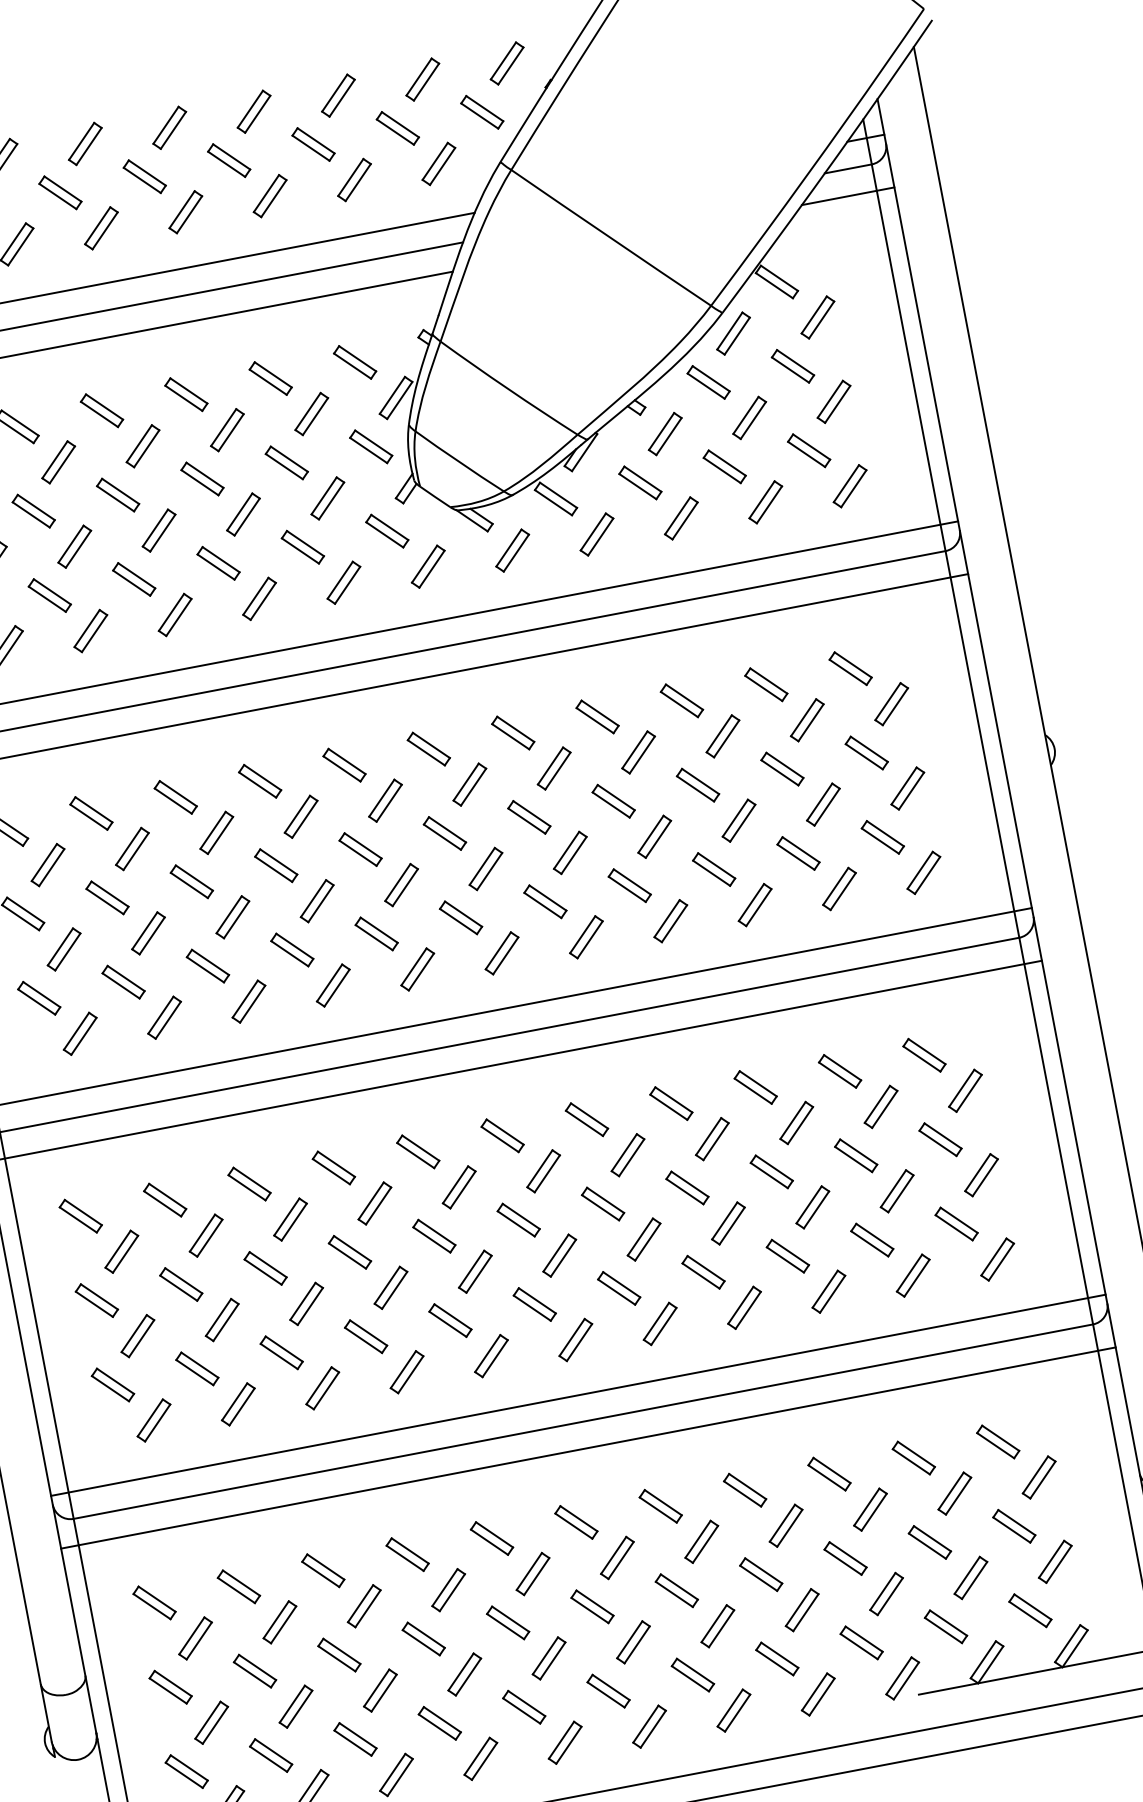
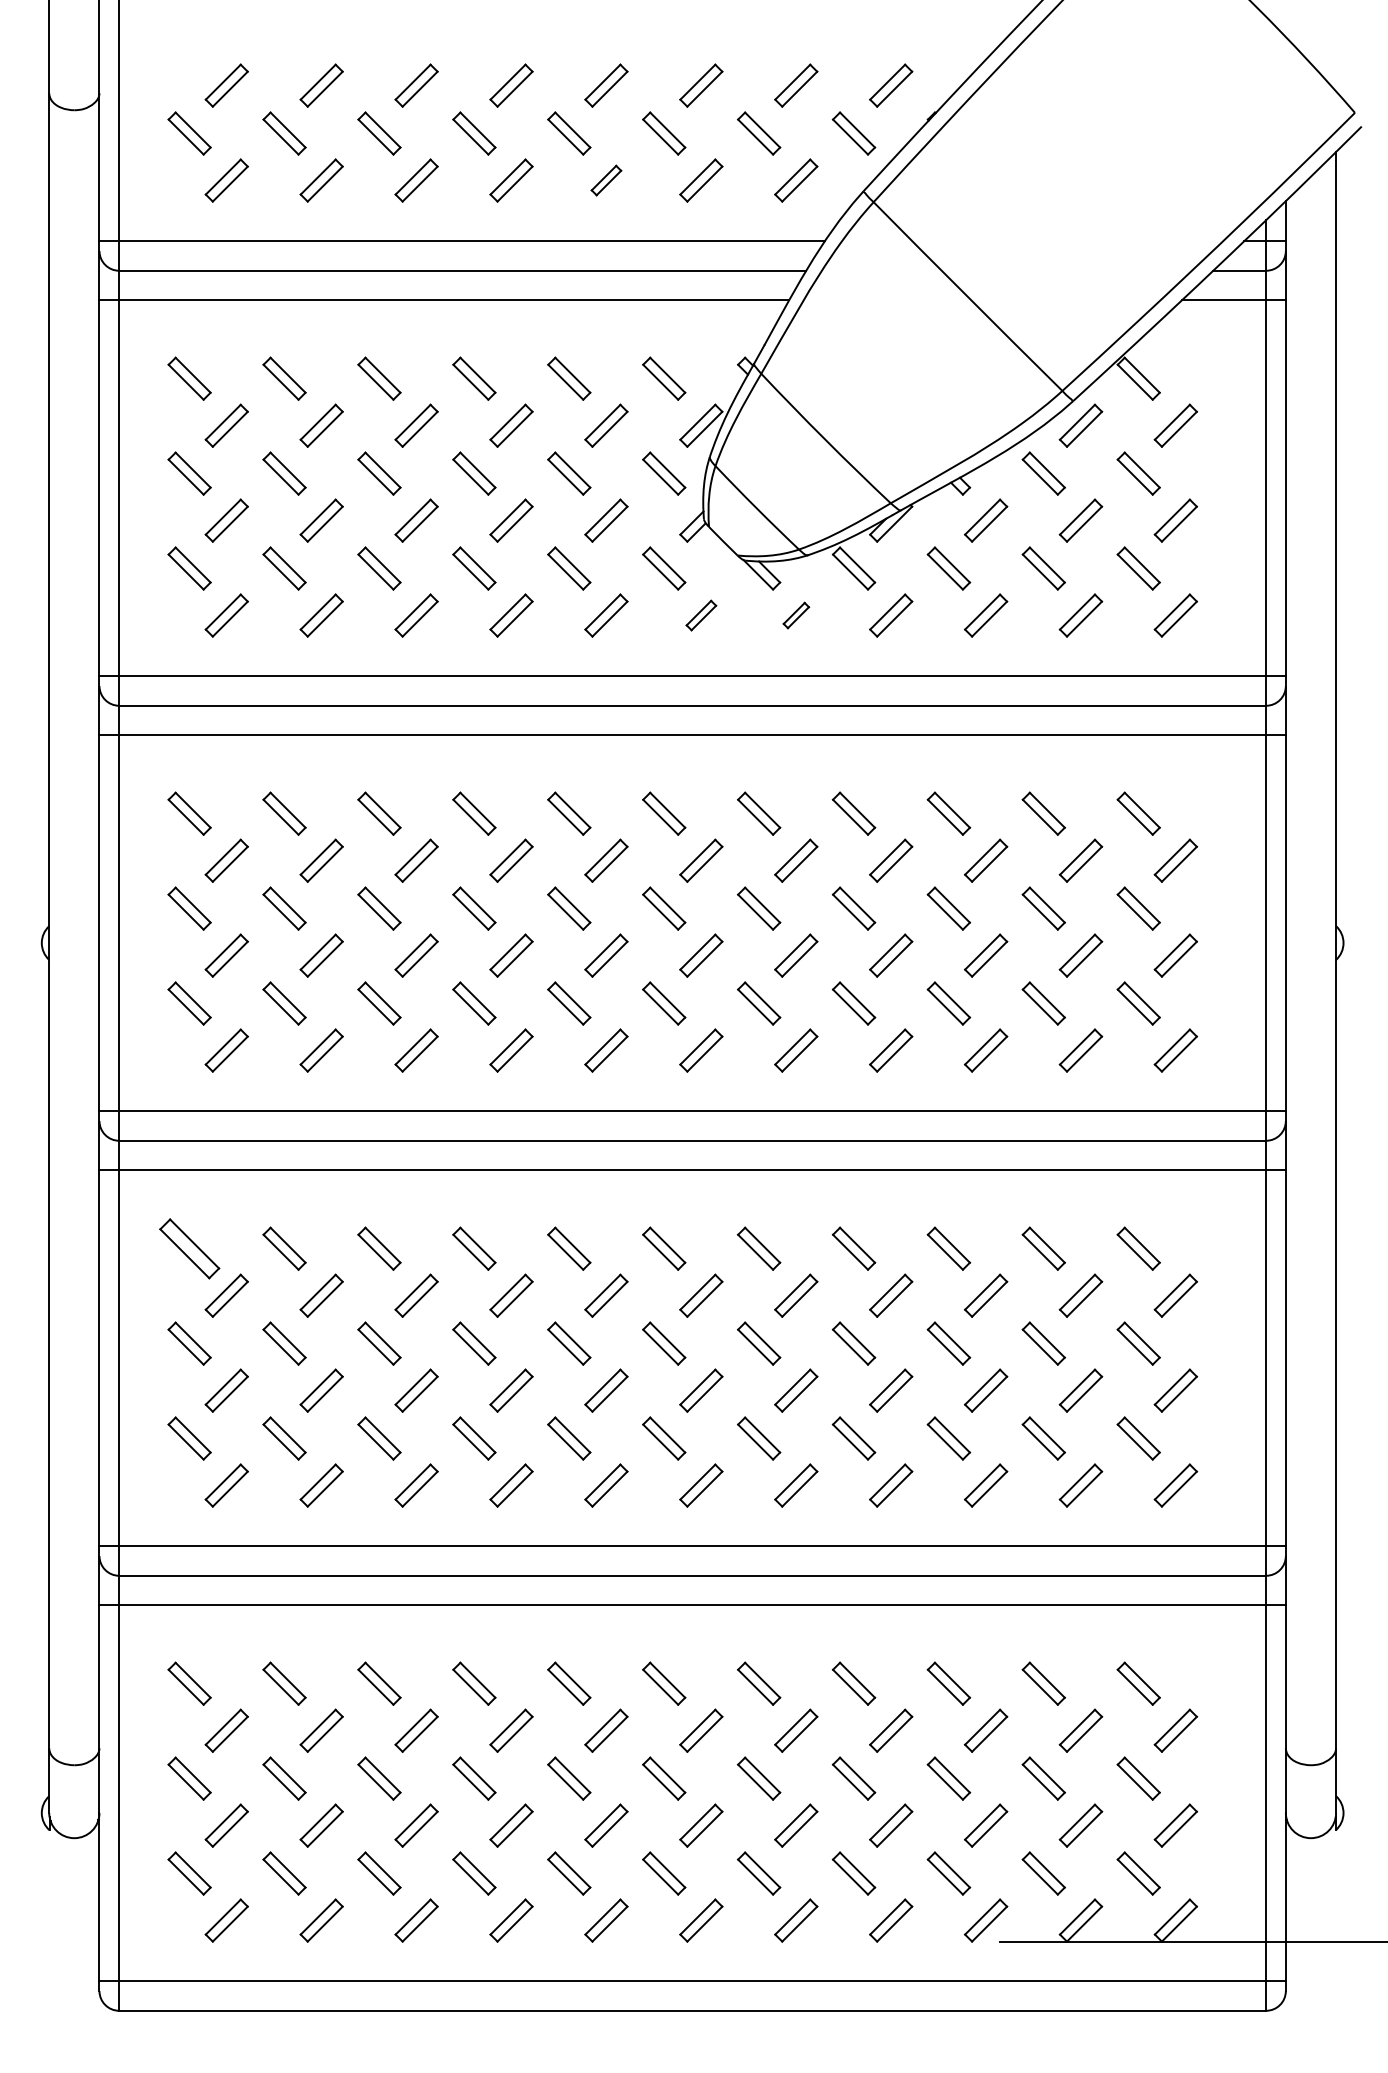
part: (270, 196) -> (606, 180), size x0.7
part: (512, 550) -> (796, 615), size x0.6
part: (428, 566) -> (701, 615), size x0.7
part: (80, 1216) -> (189, 1248), size x1.4

